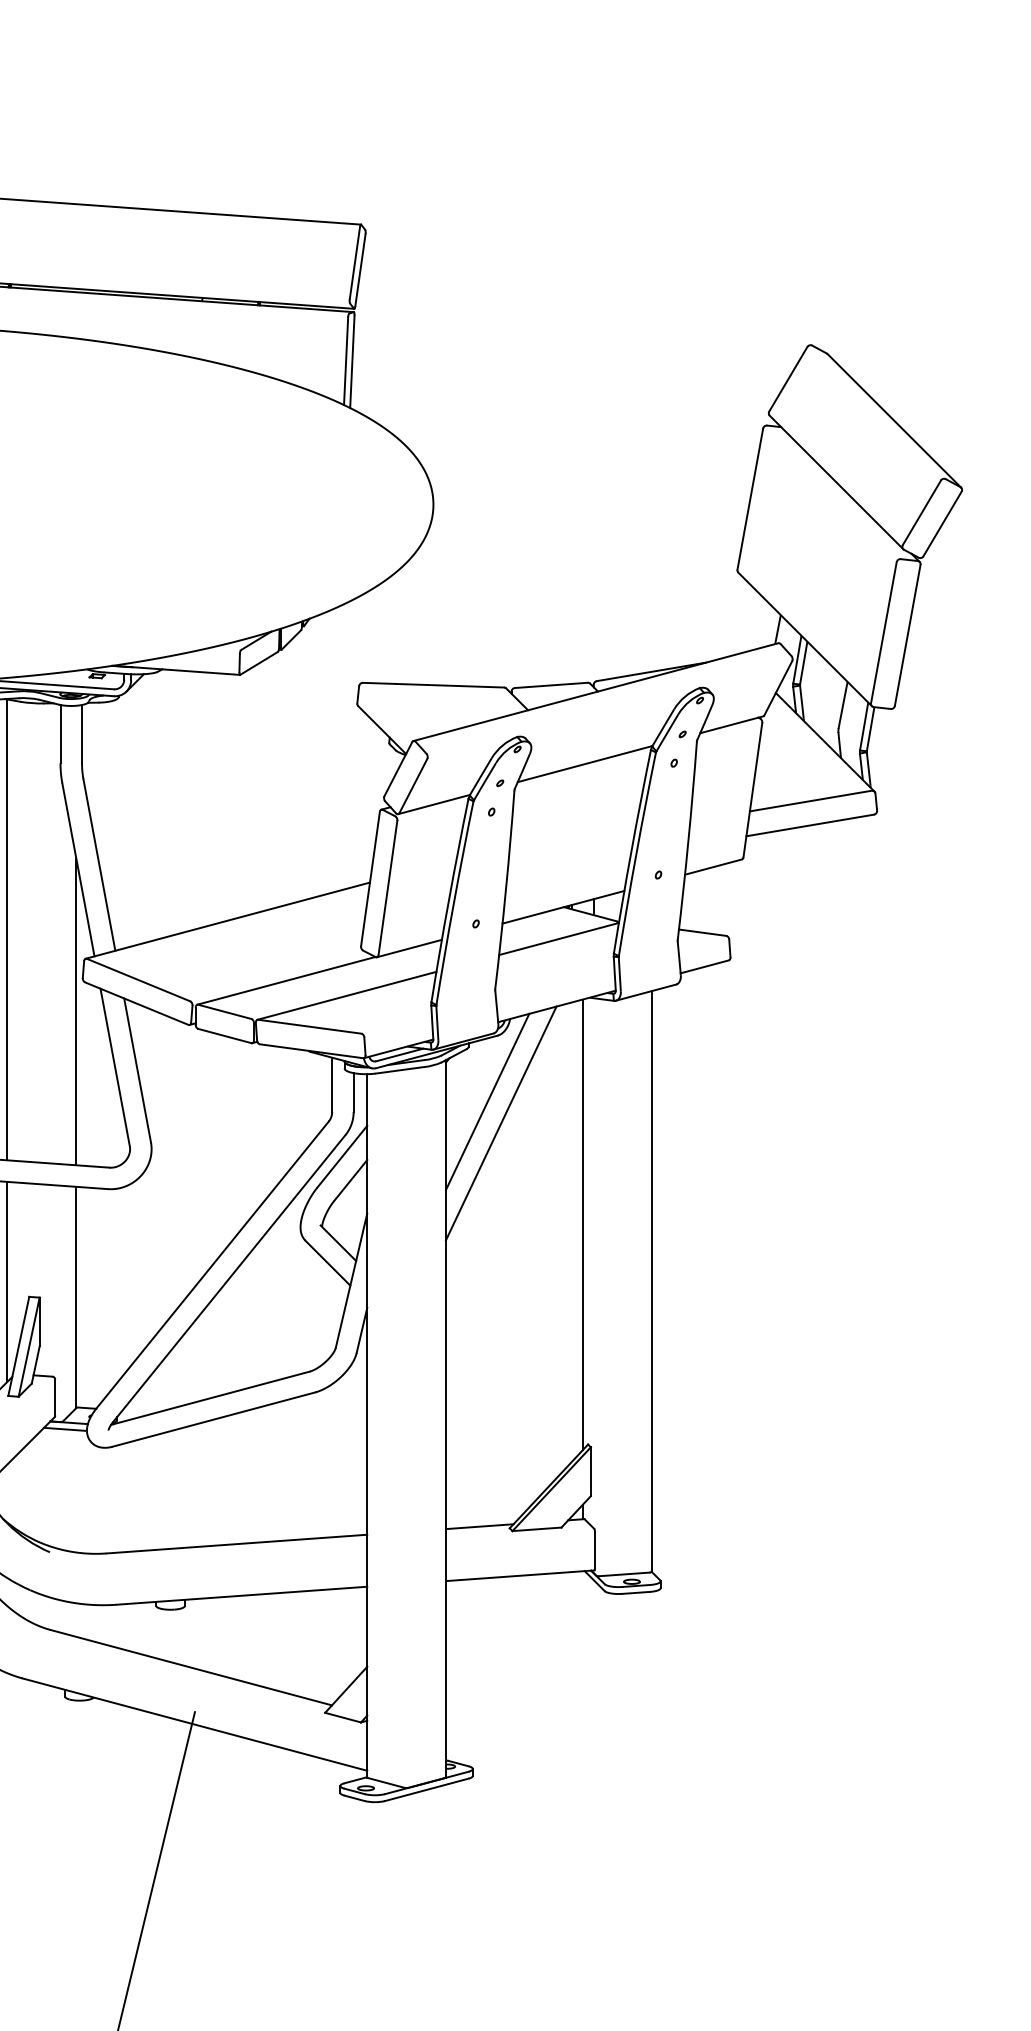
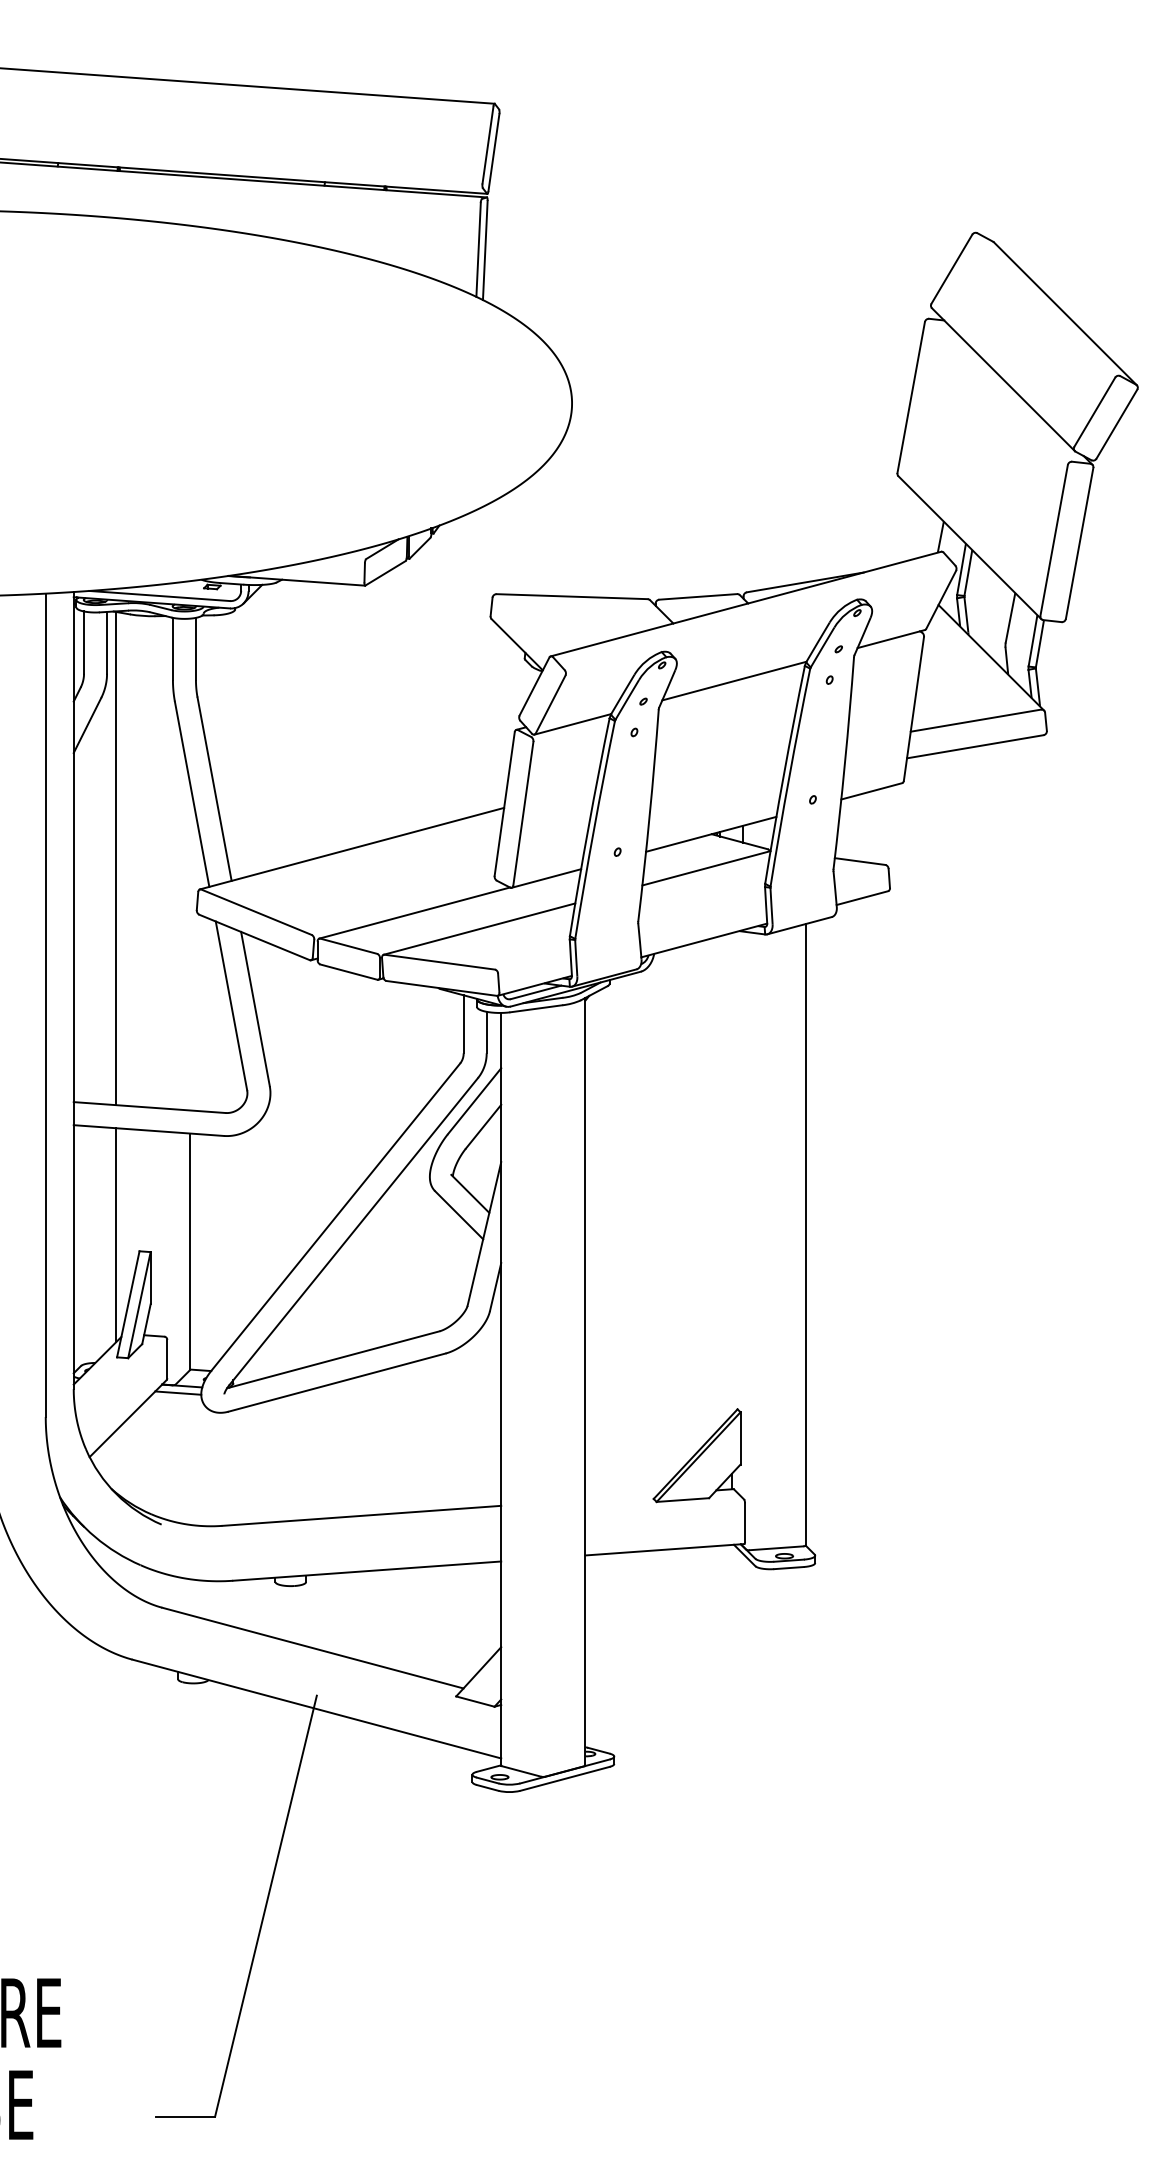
line: (75, 1012) -> (189, 946), removed
line: (487, 1101) -> (629, 1042), removed
line: (501, 1123) -> (644, 1065), removed
line: (582, 1225) -> (731, 1174), removed
line: (479, 1526) -> (621, 1496), removed

